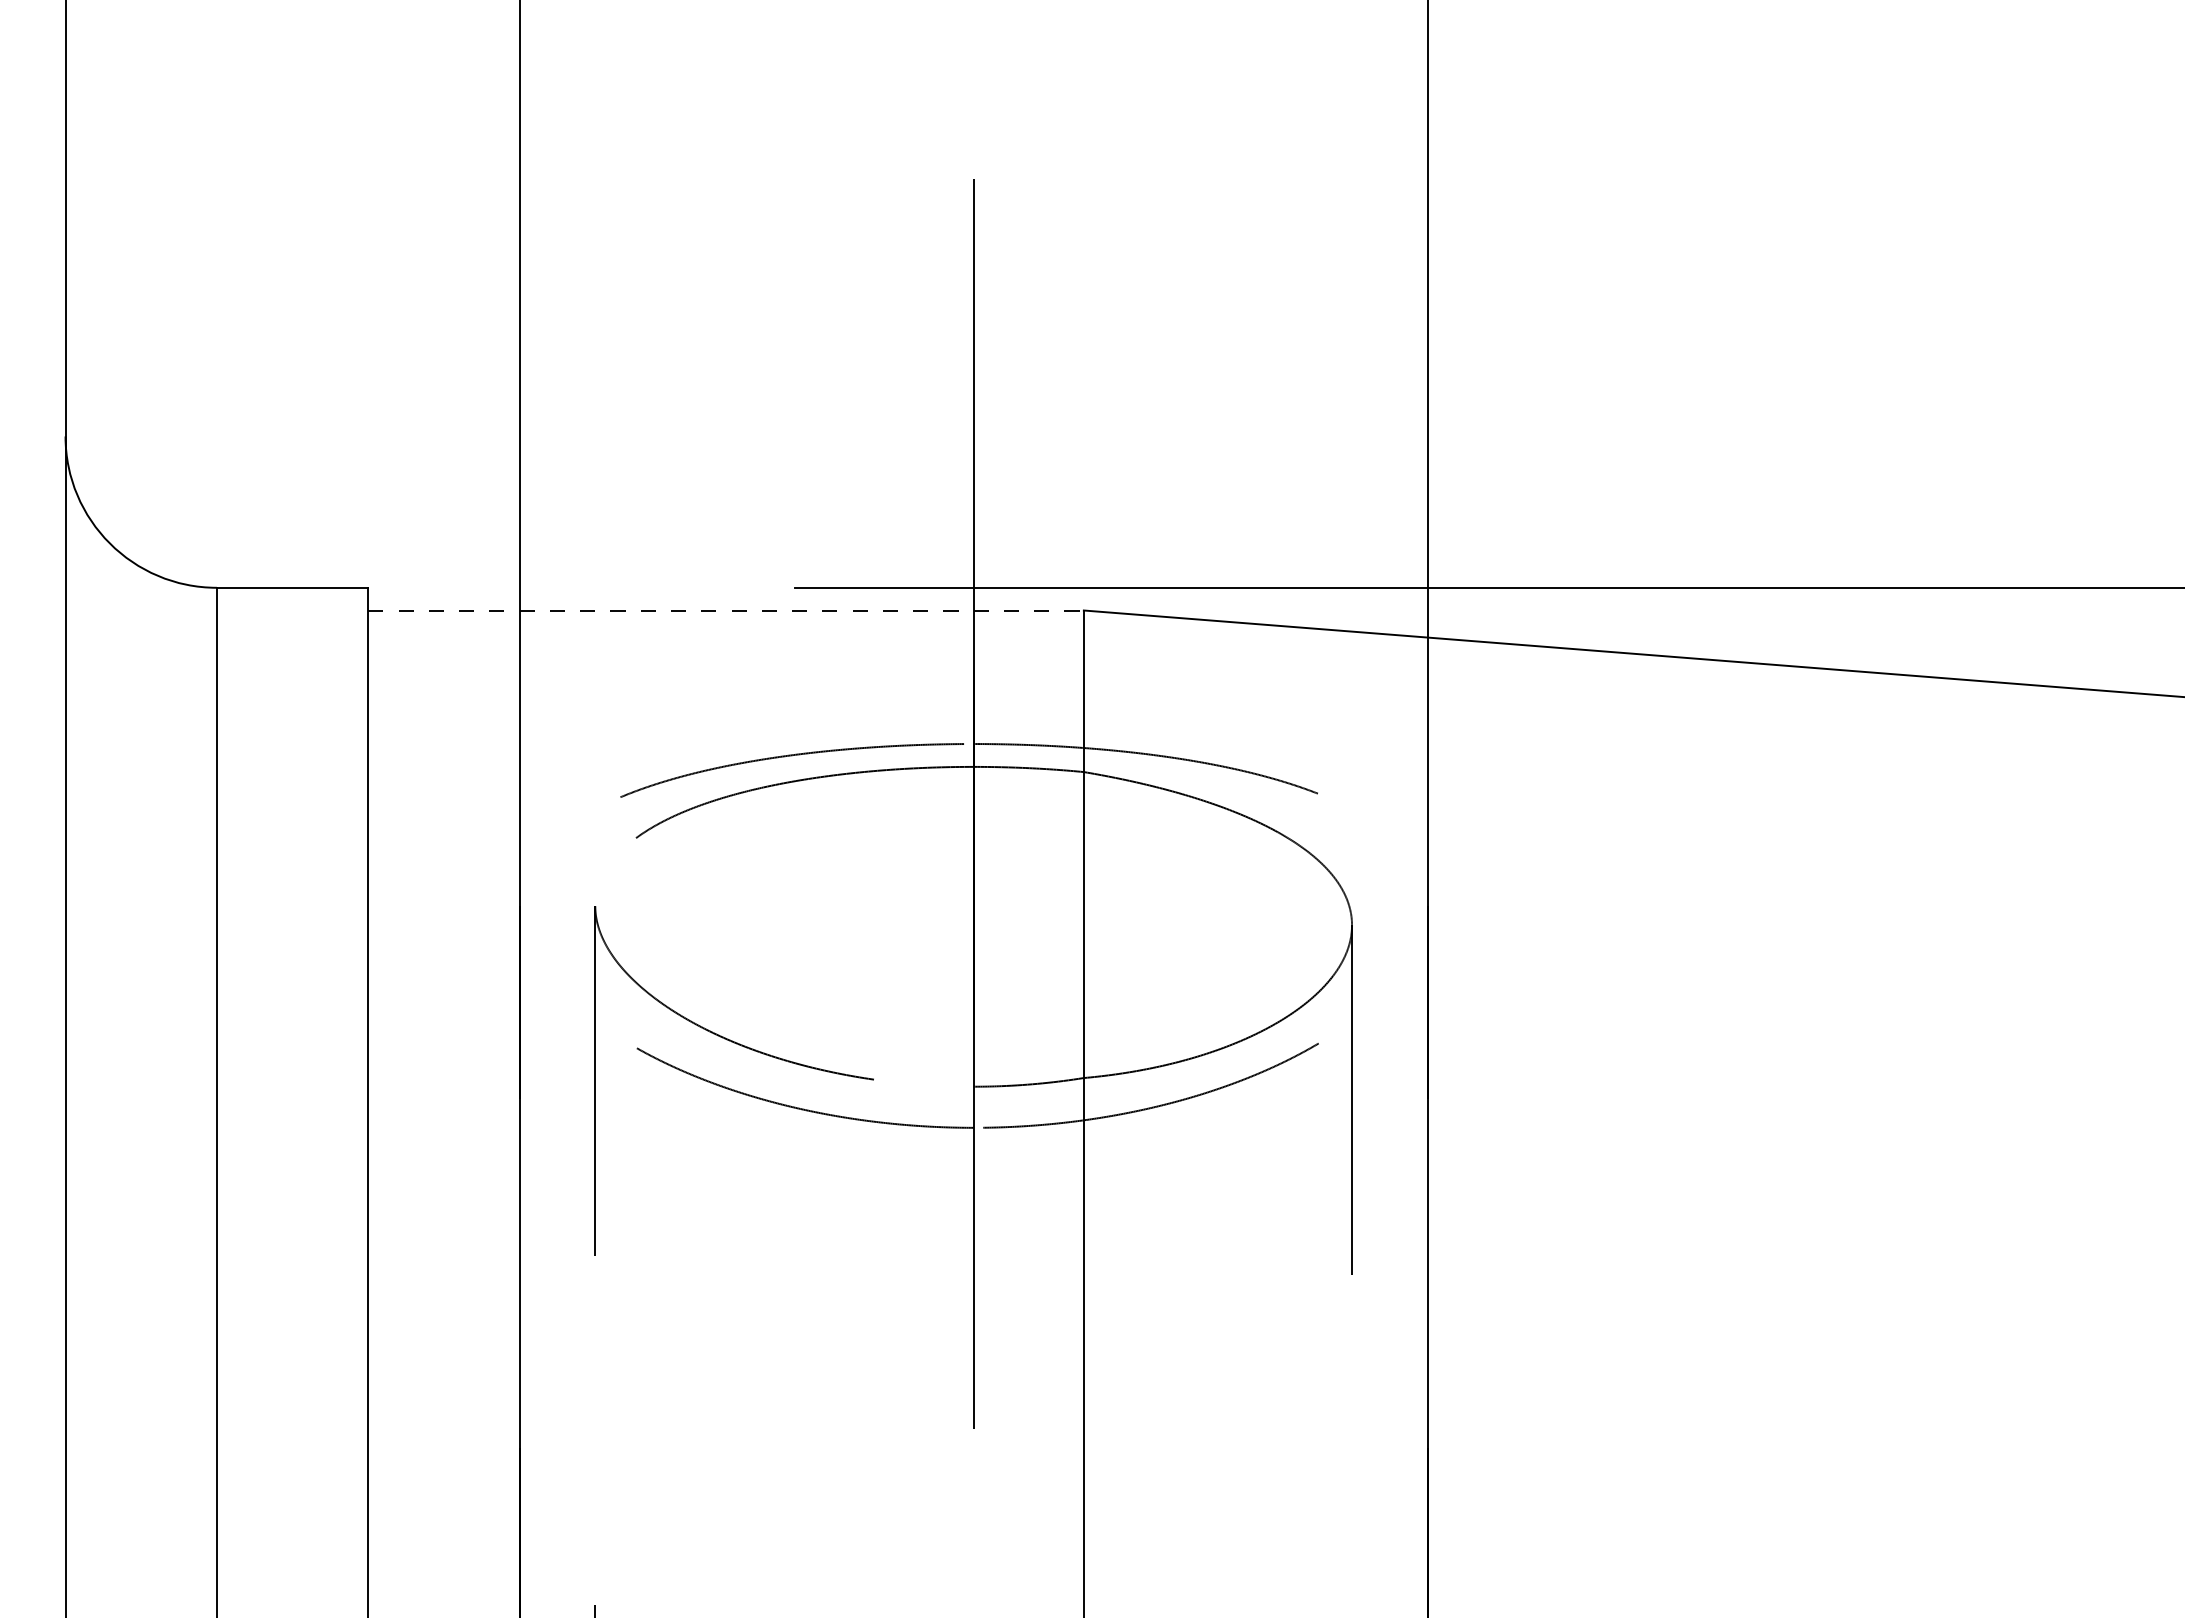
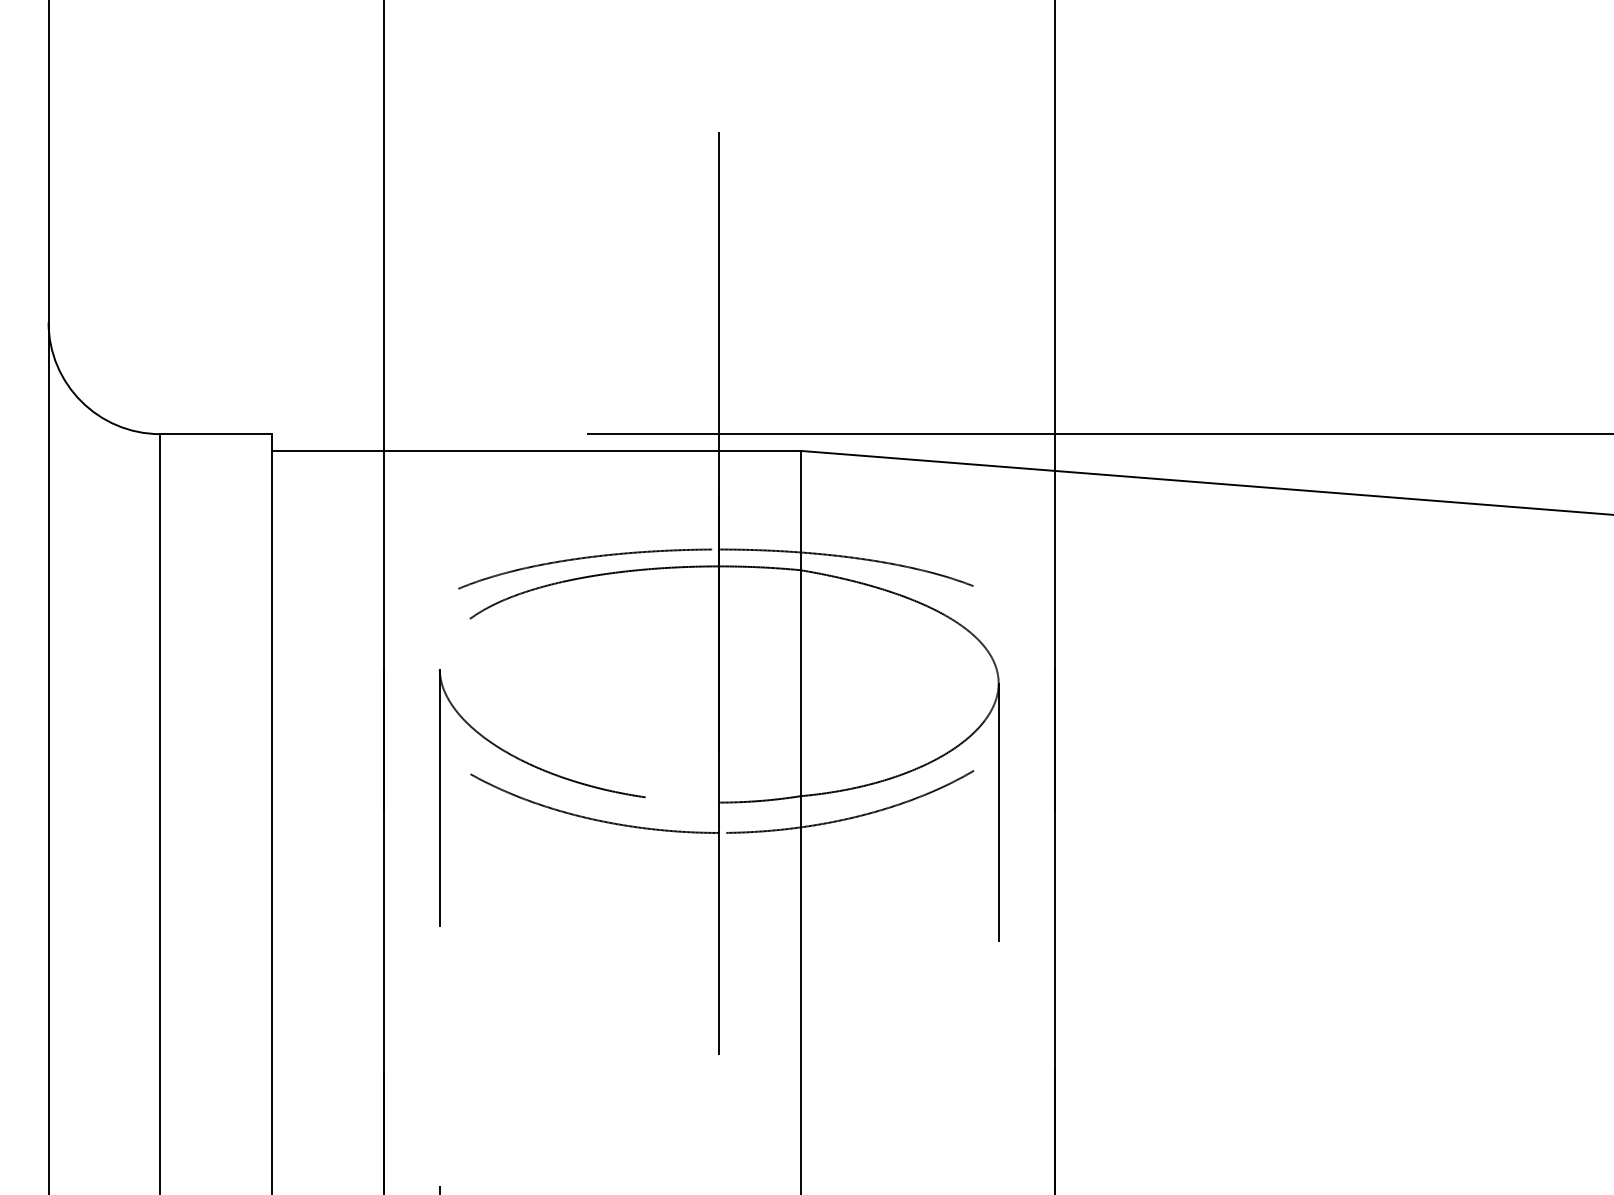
line: (726, 610) -> (536, 450), dashed -> solid

